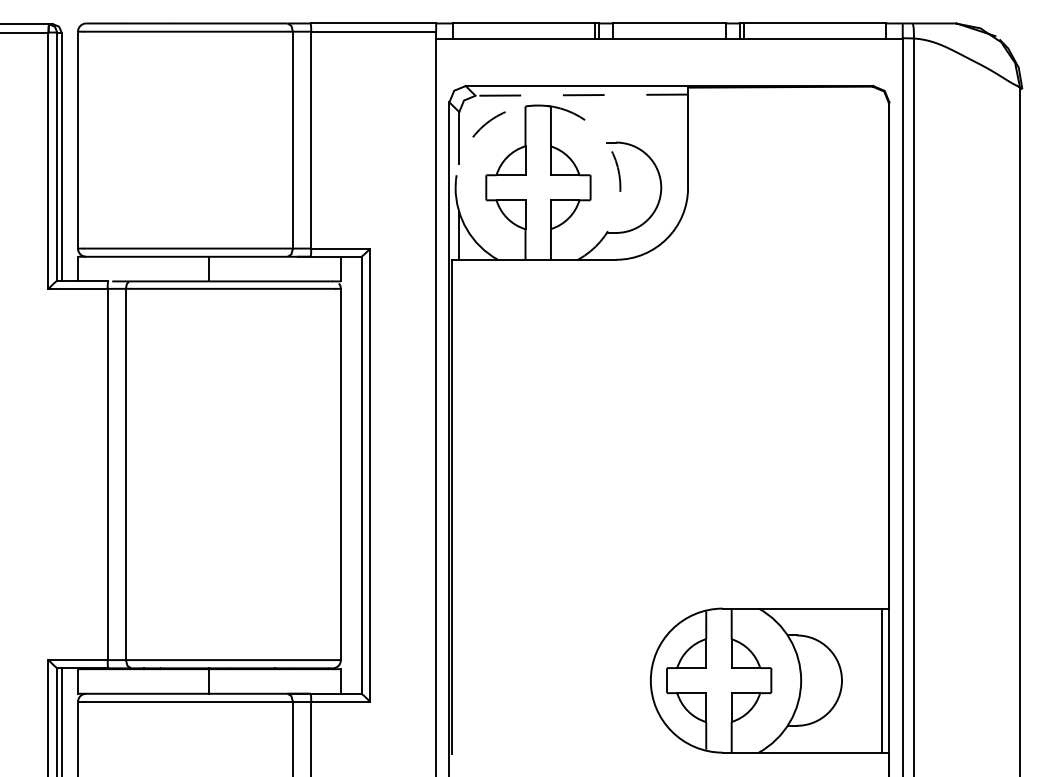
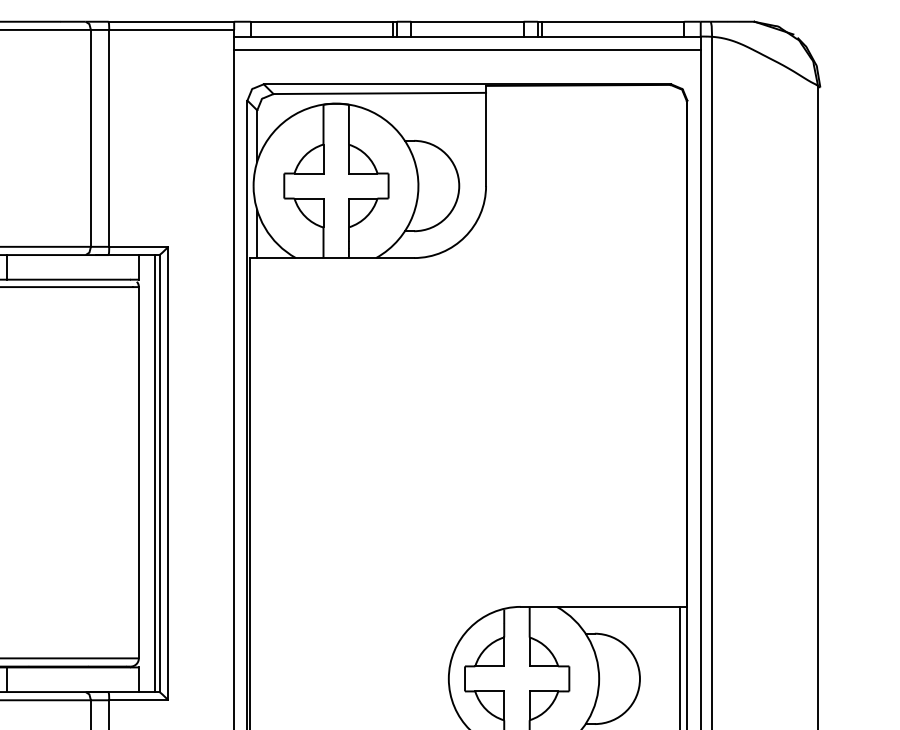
line: (669, 52) -> (467, 50), added
line: (581, 95) -> (379, 93), dashed -> solid
arc: (579, 116) -> (377, 114), dashed -> solid
line: (357, 474) -> (155, 472), added

